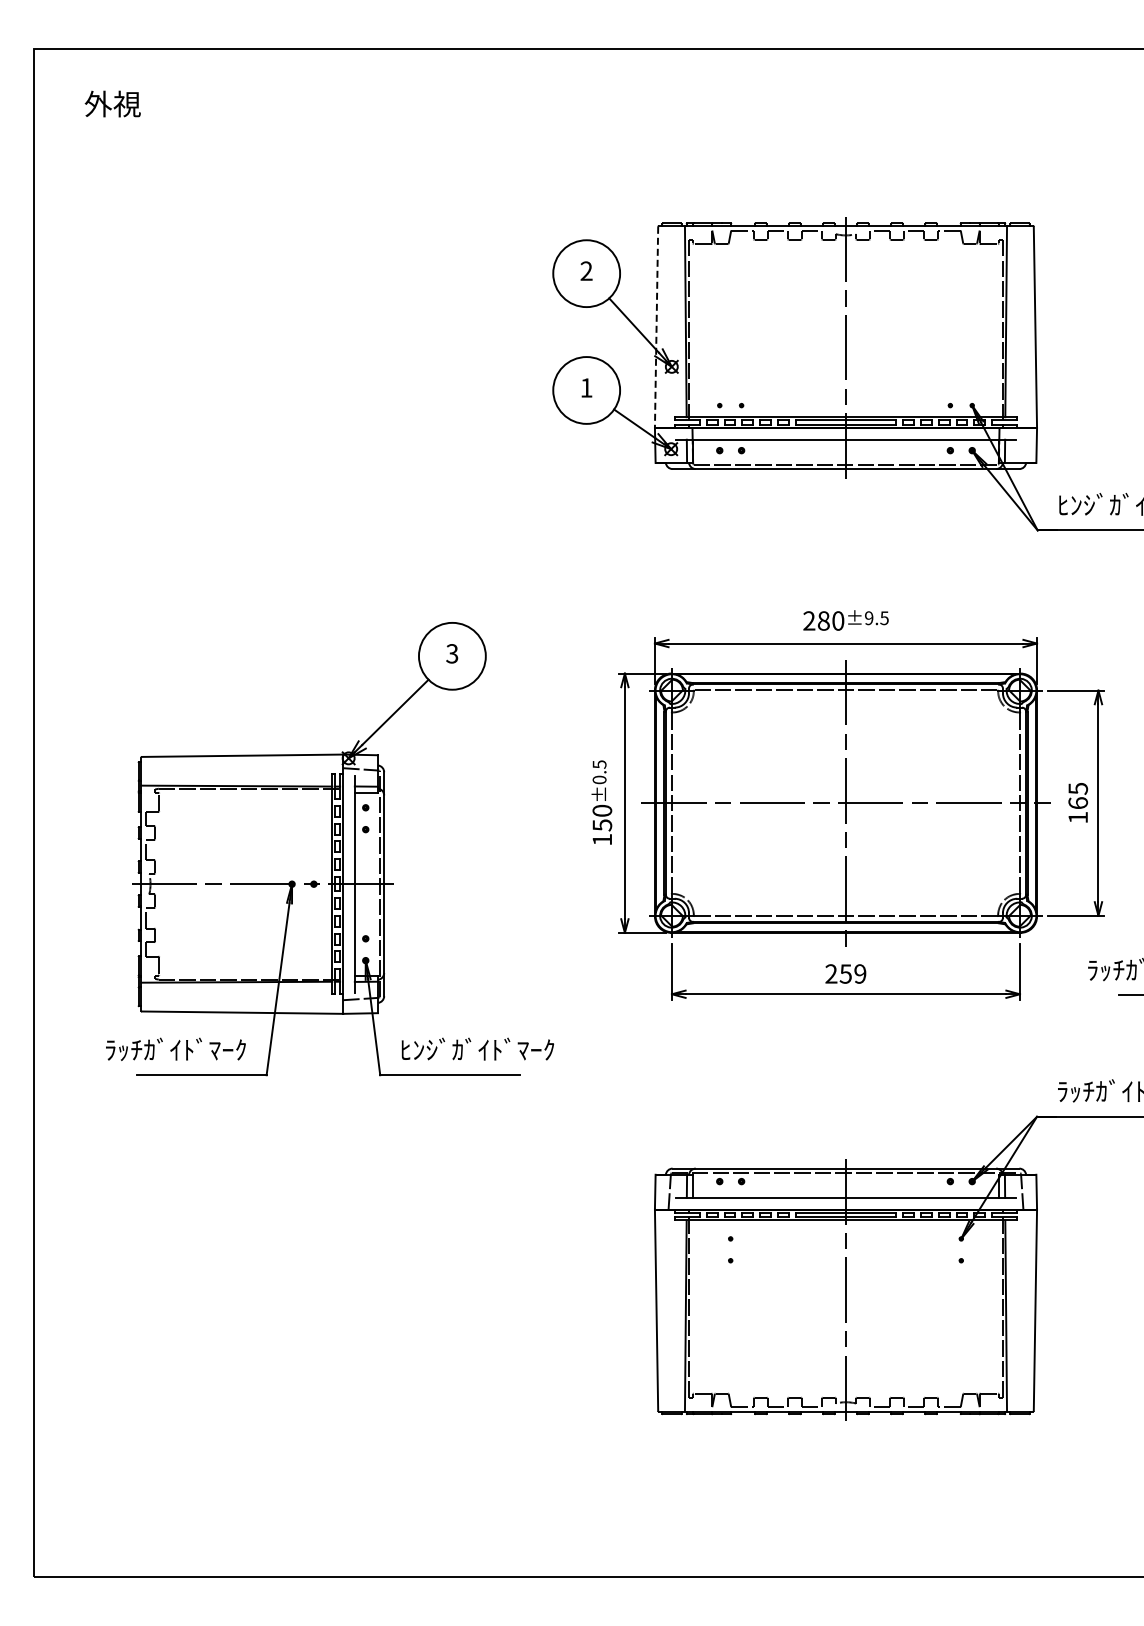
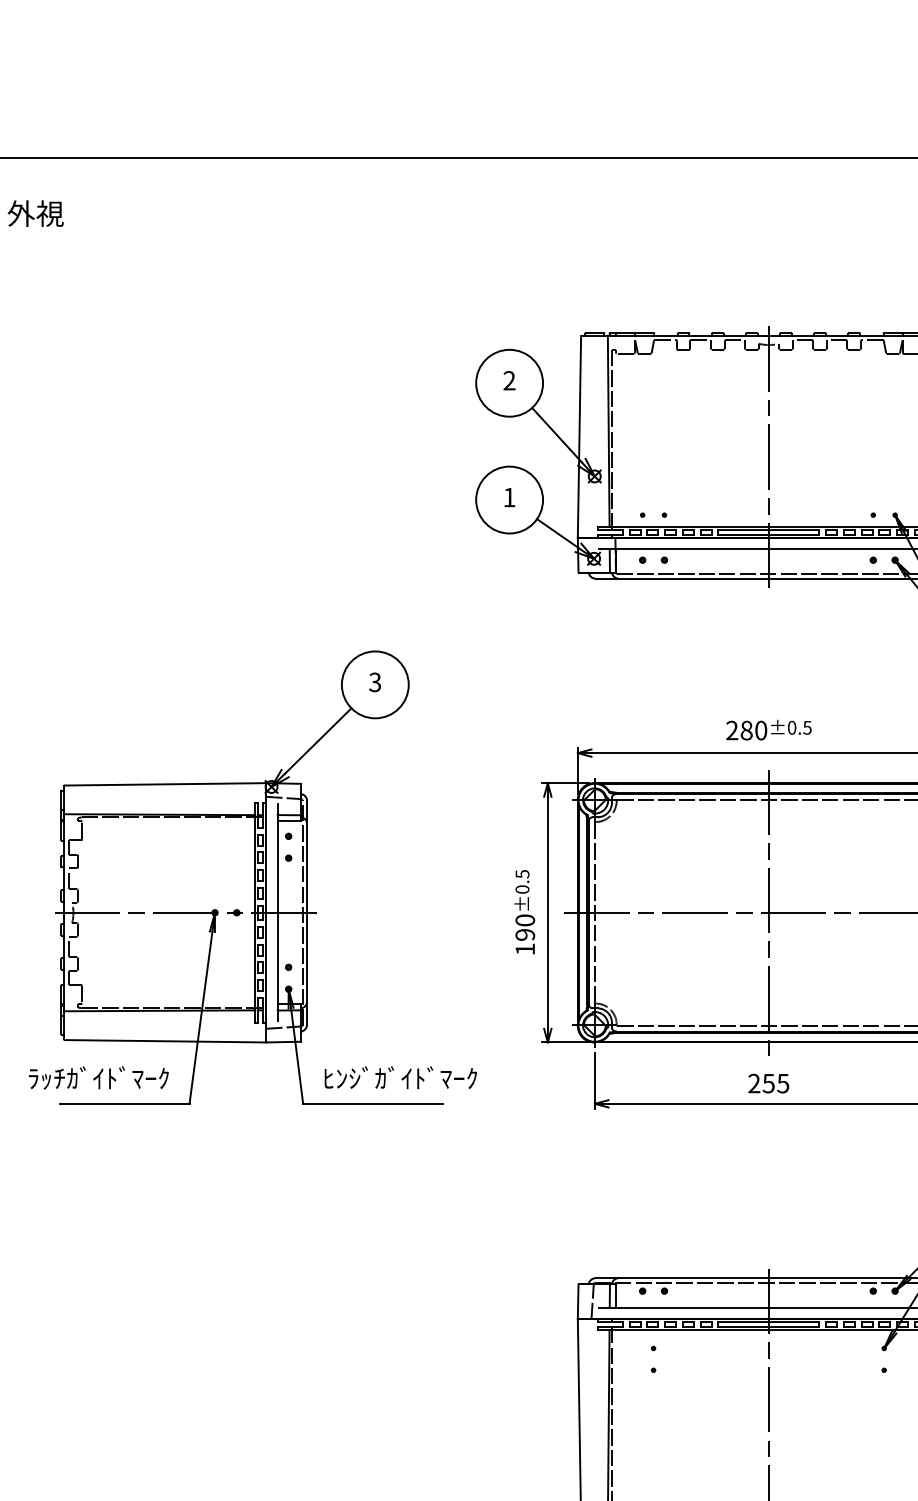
line: (656, 327) -> (579, 437), dashed -> solid
text: (869, 618) -> (792, 728), ±9.5 -> ±0.5
text: (602, 825) -> (525, 935), 150 -> 190
part: (330, 849) -> (253, 878), moved
text: (860, 973) -> (783, 1083), 259 -> 255

